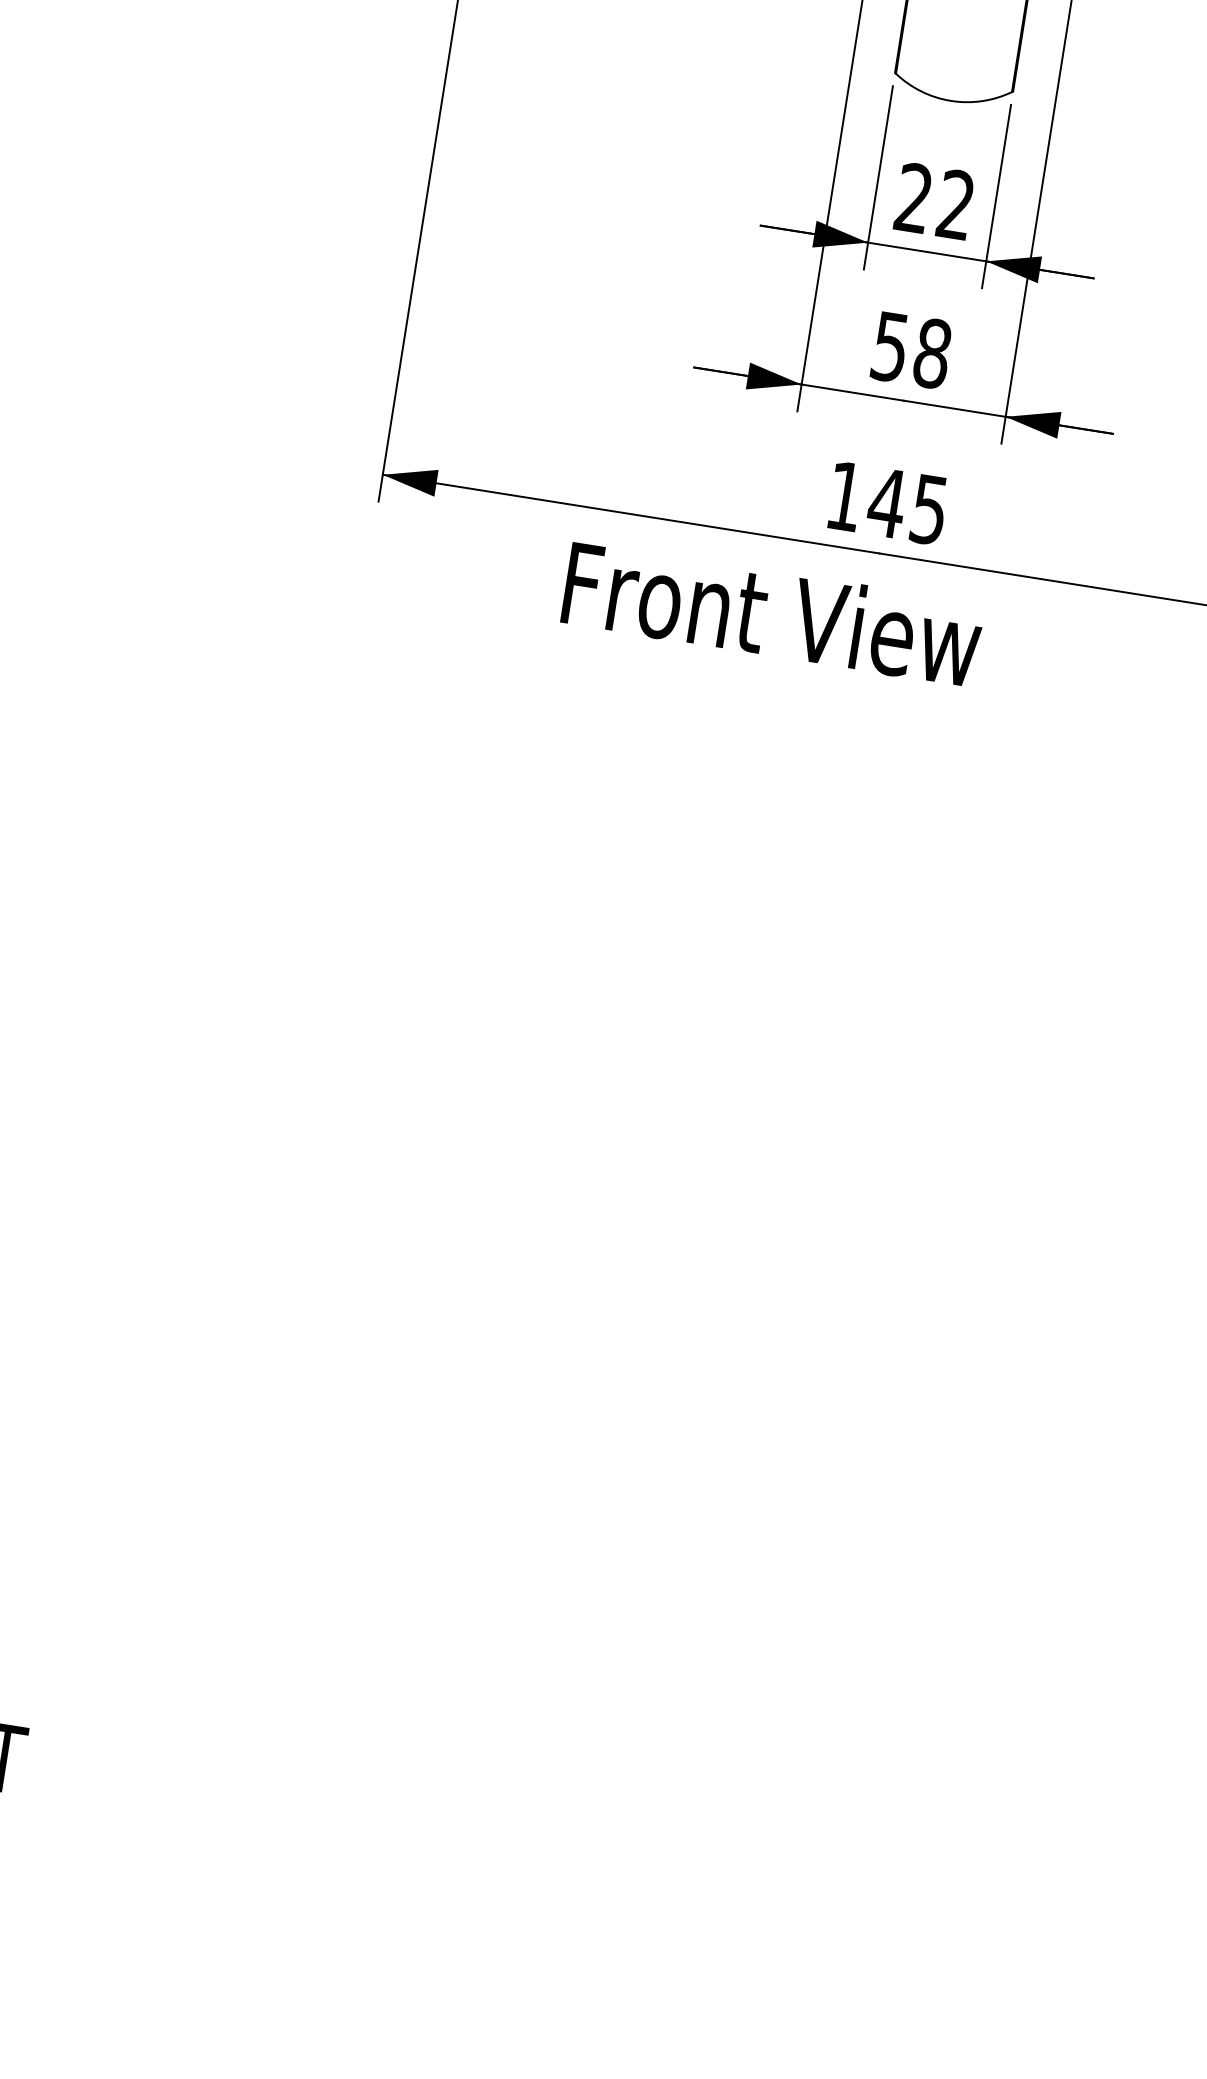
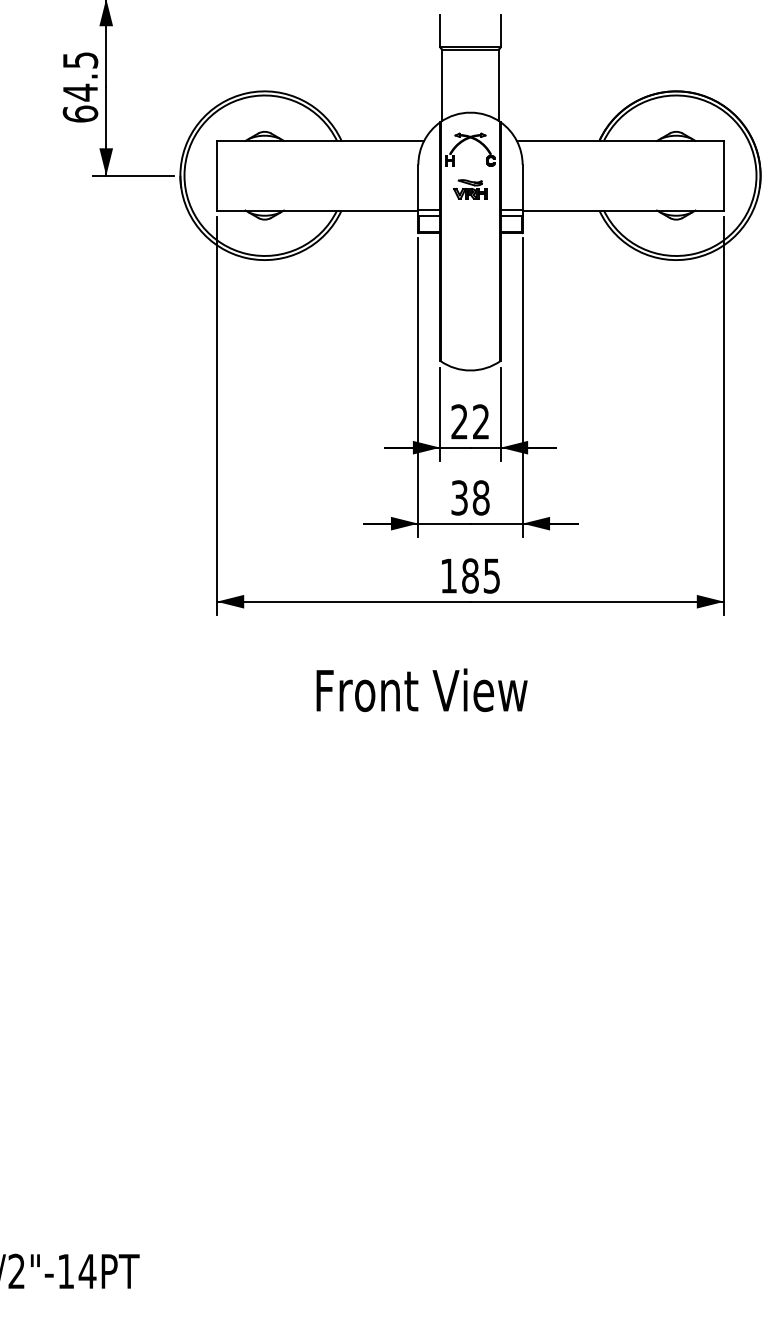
text: (890, 346) -> (459, 497), 58 -> 38
text: (887, 502) -> (470, 575), 145 -> 185
text: (771, 614) -> (421, 690), moved

